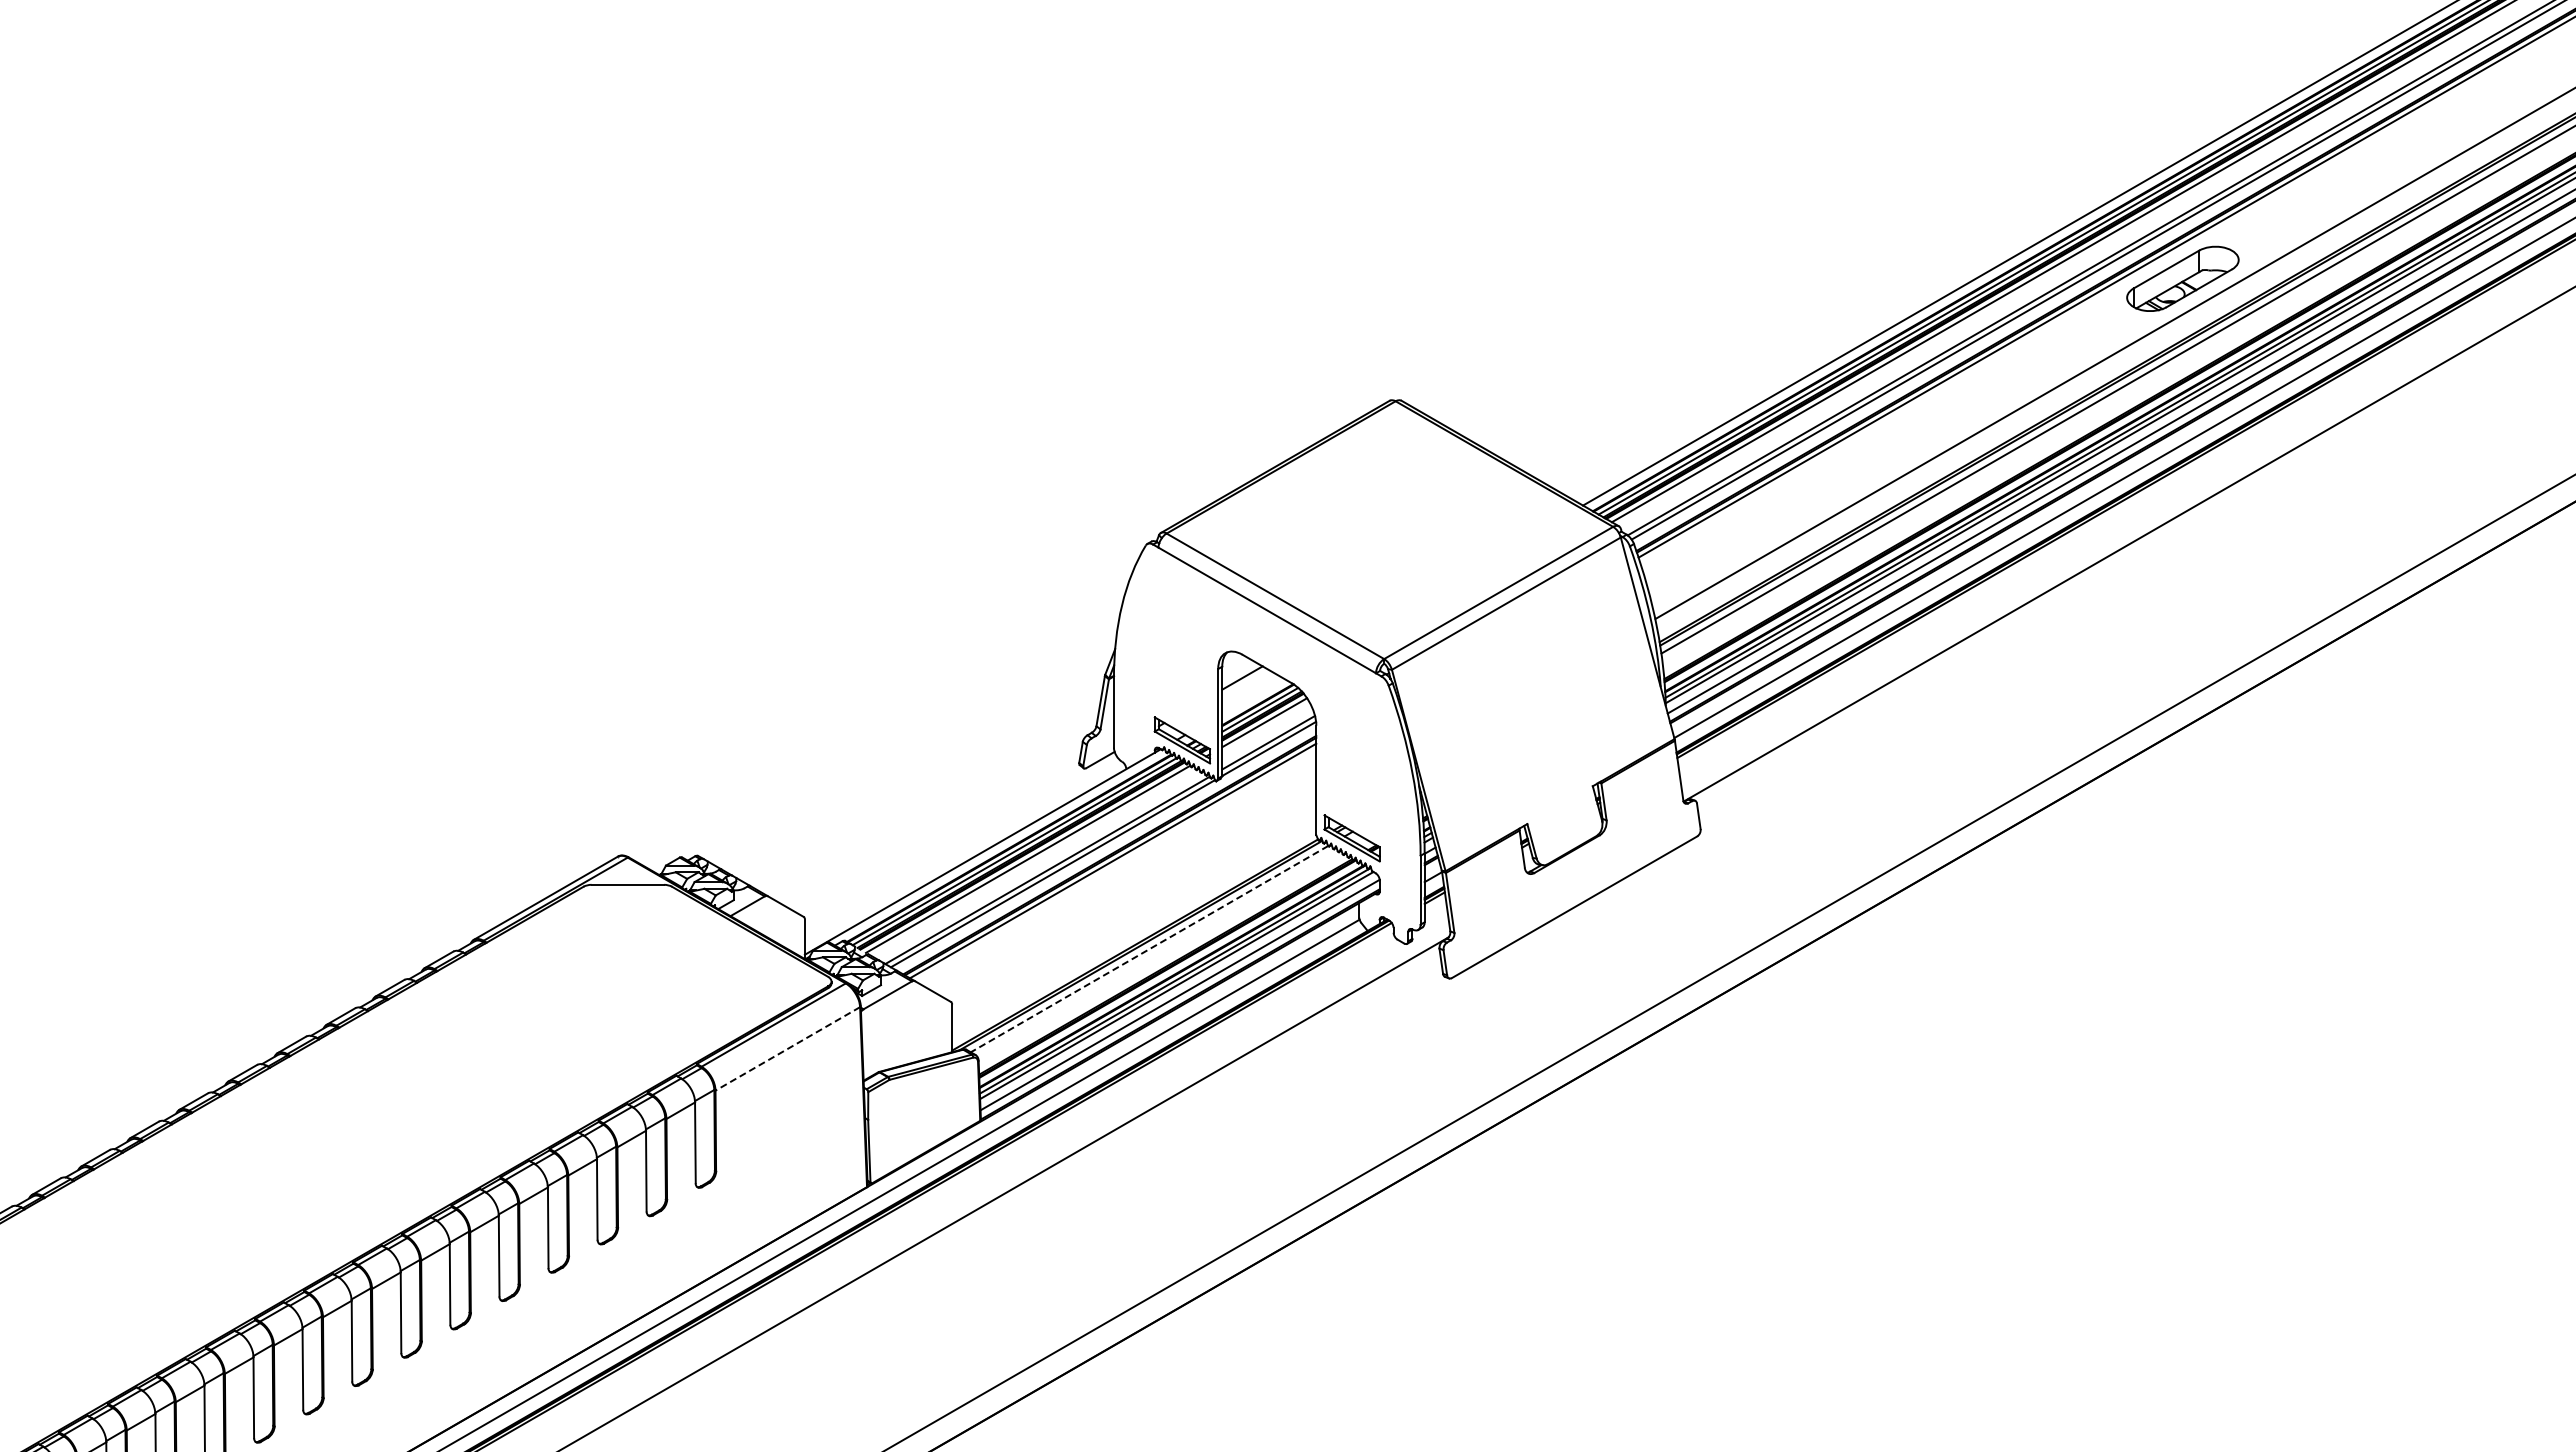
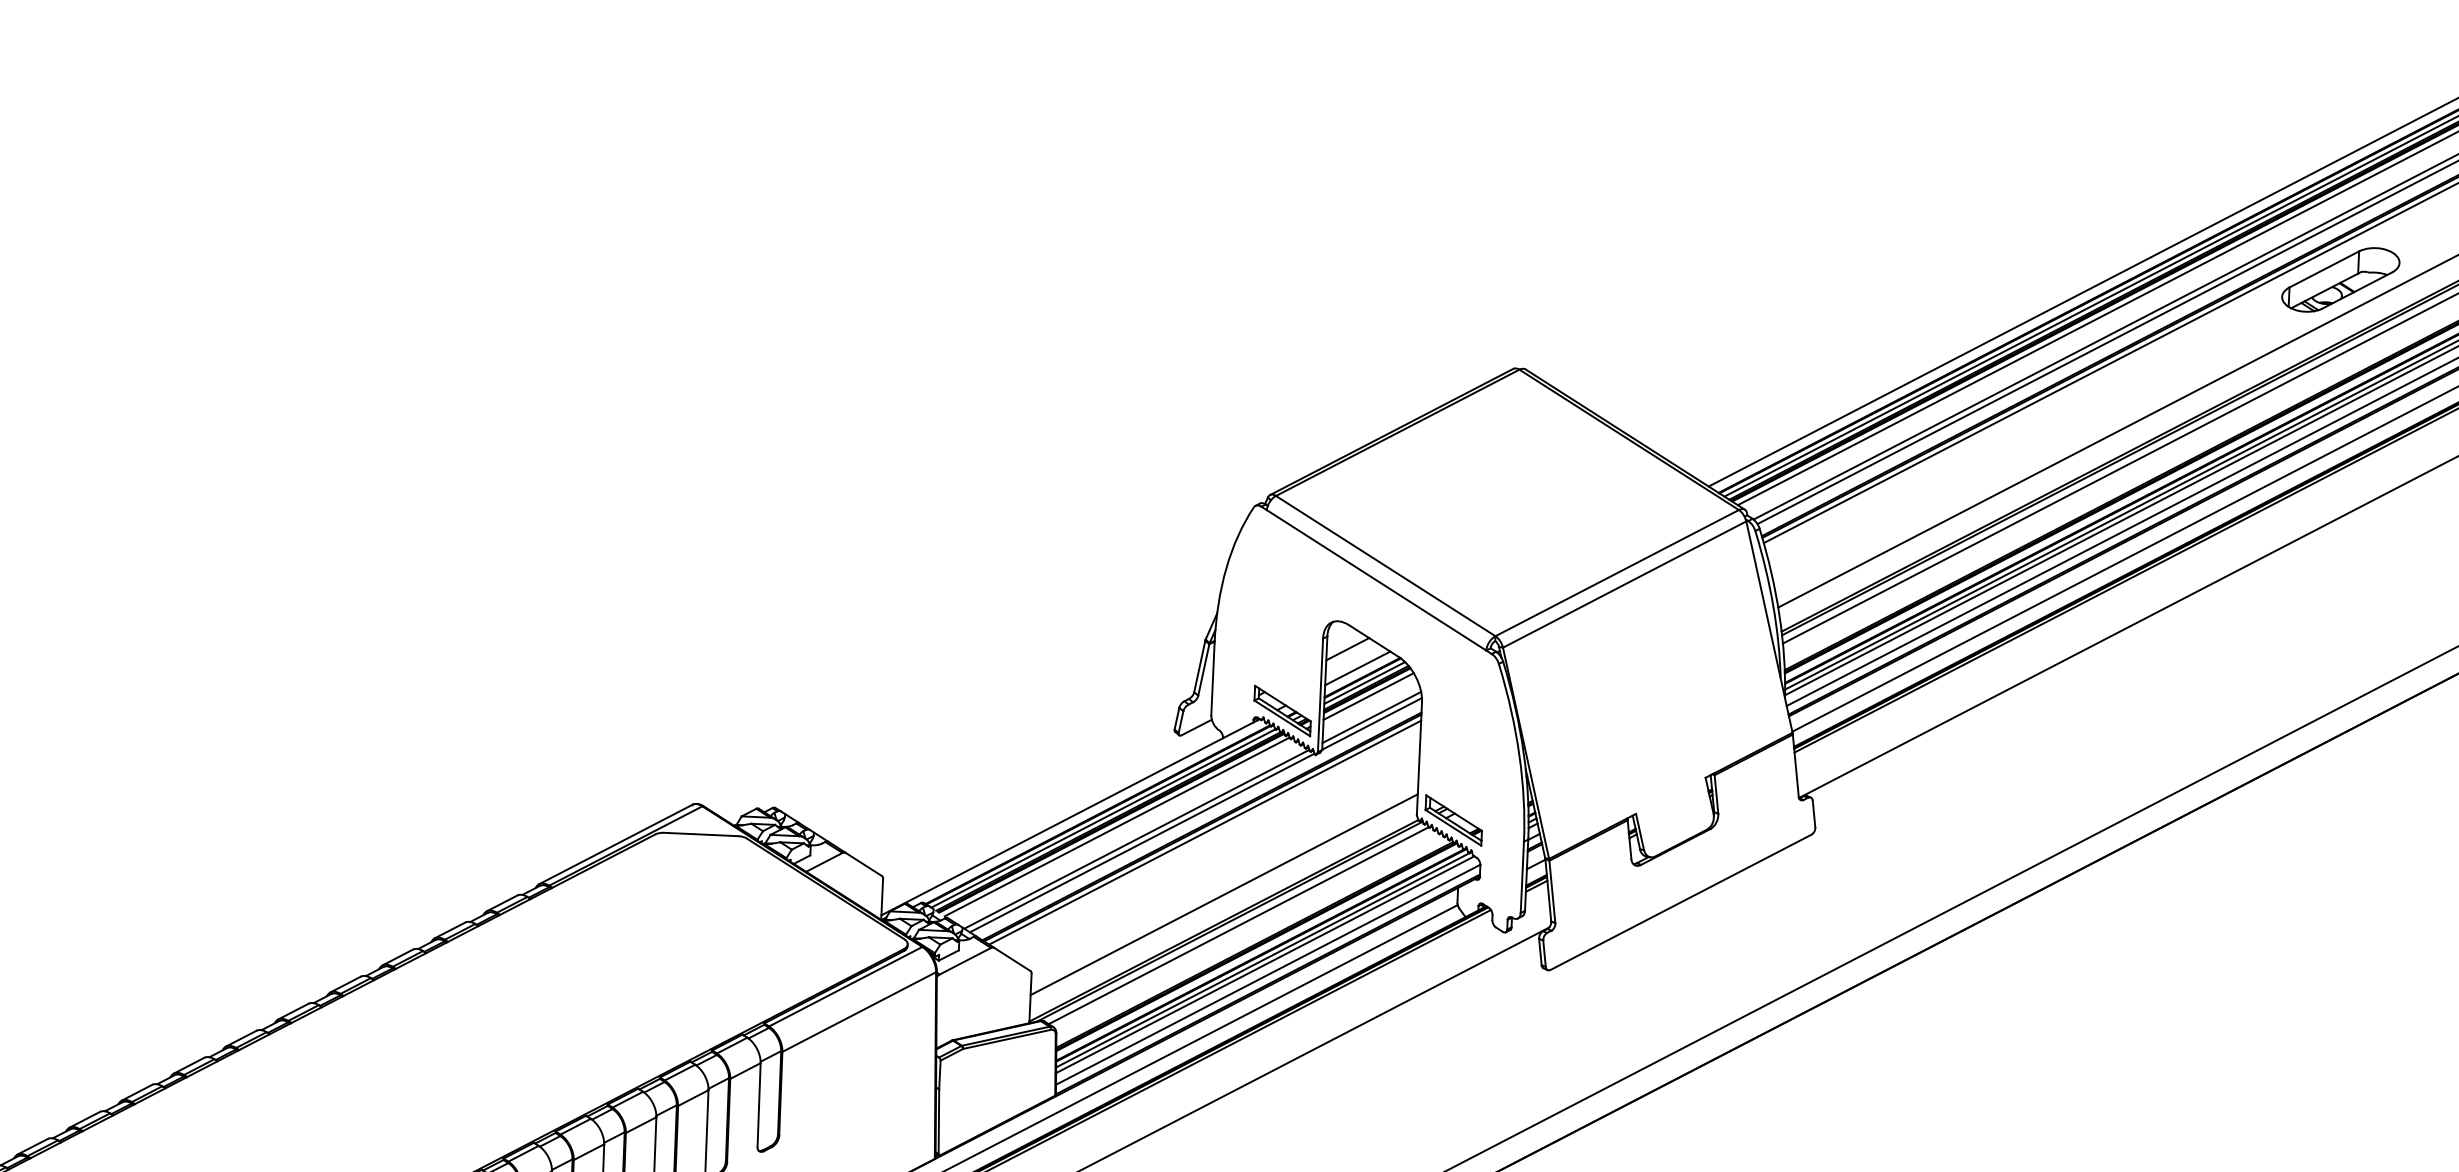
line: (1252, 695) -> (1357, 667), added
line: (1134, 919) -> (1224, 894), added
line: (1149, 949) -> (1238, 926), dashed -> solid
line: (787, 1049) -> (858, 1012), dashed -> solid

